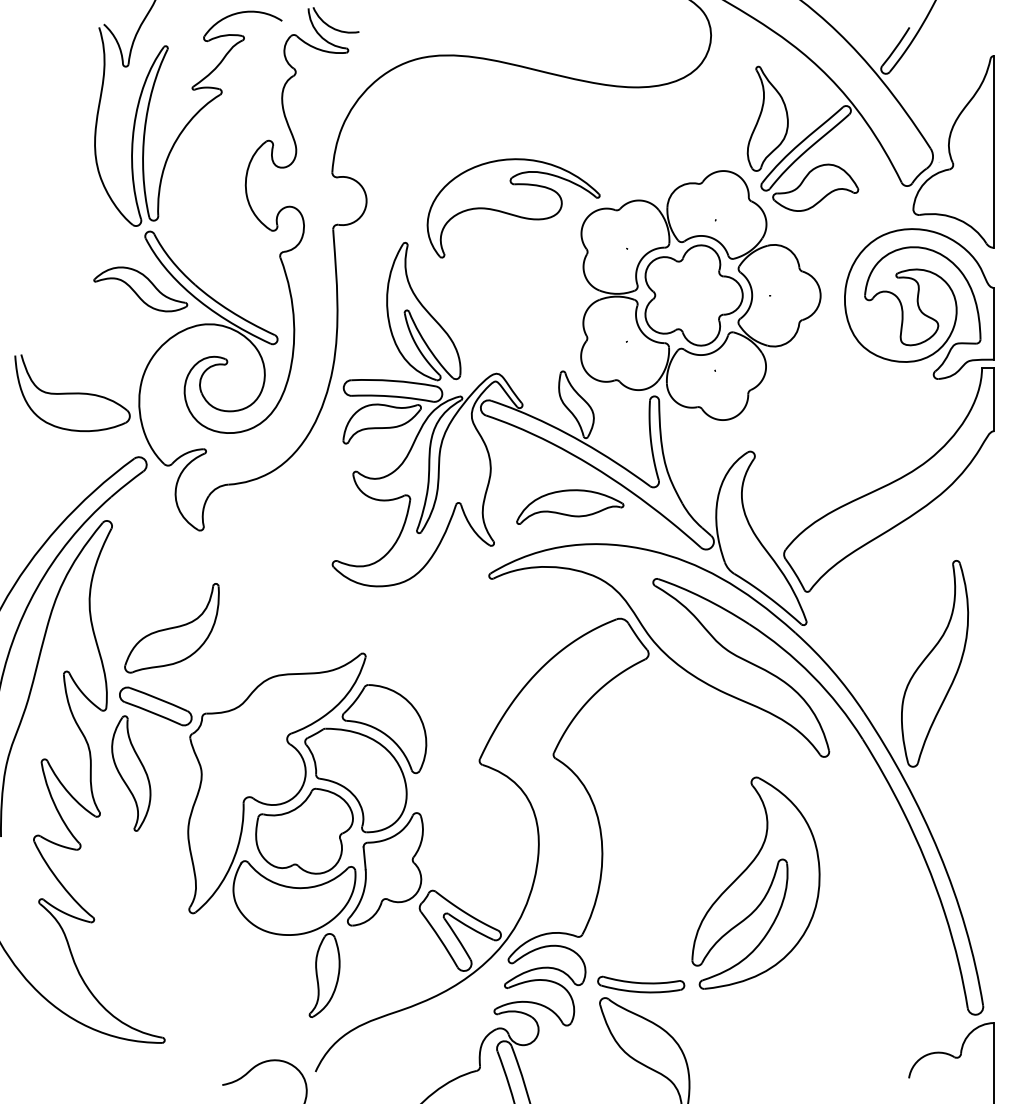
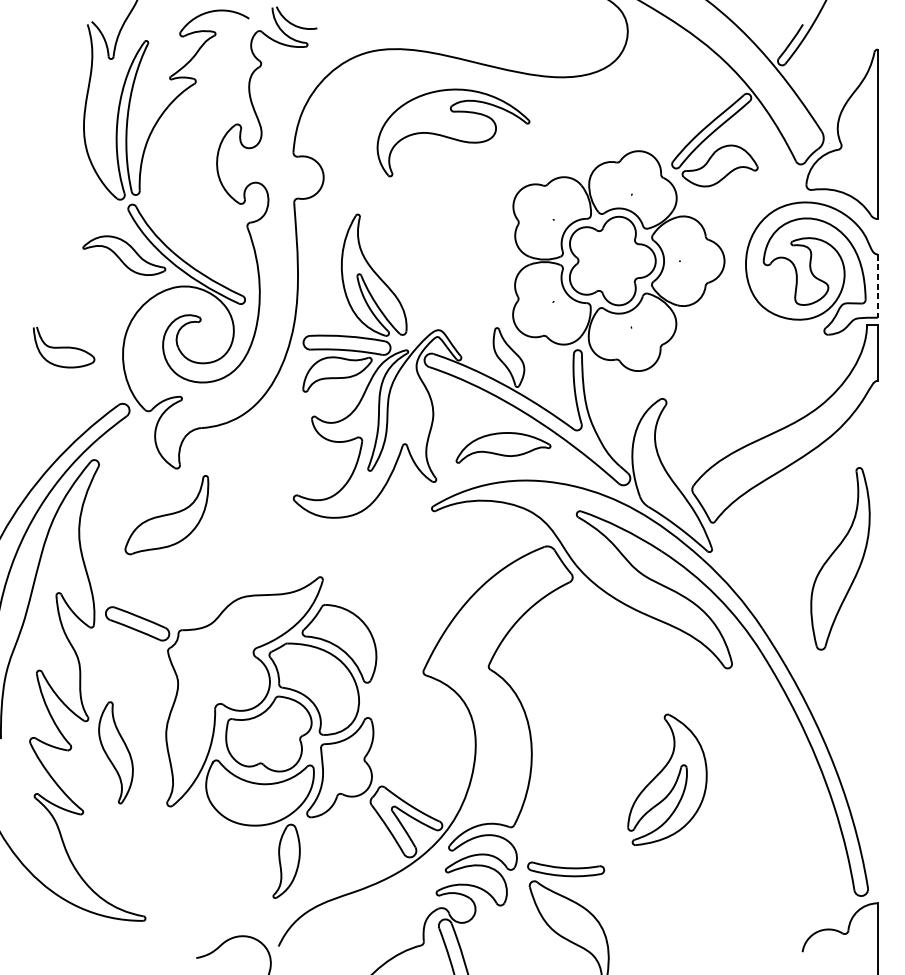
part: (767, 118) -> (677, 104), removed
part: (513, 208) -> (453, 133), moved
line: (994, 323) -> (878, 285), solid -> dashed
part: (72, 393) -> (64, 347), size x0.6
part: (171, 628) -> (166, 515), moved
part: (935, 663) -> (840, 558), moved
part: (131, 773) -> (116, 752), moved
part: (755, 882) -> (667, 779), size x0.7

